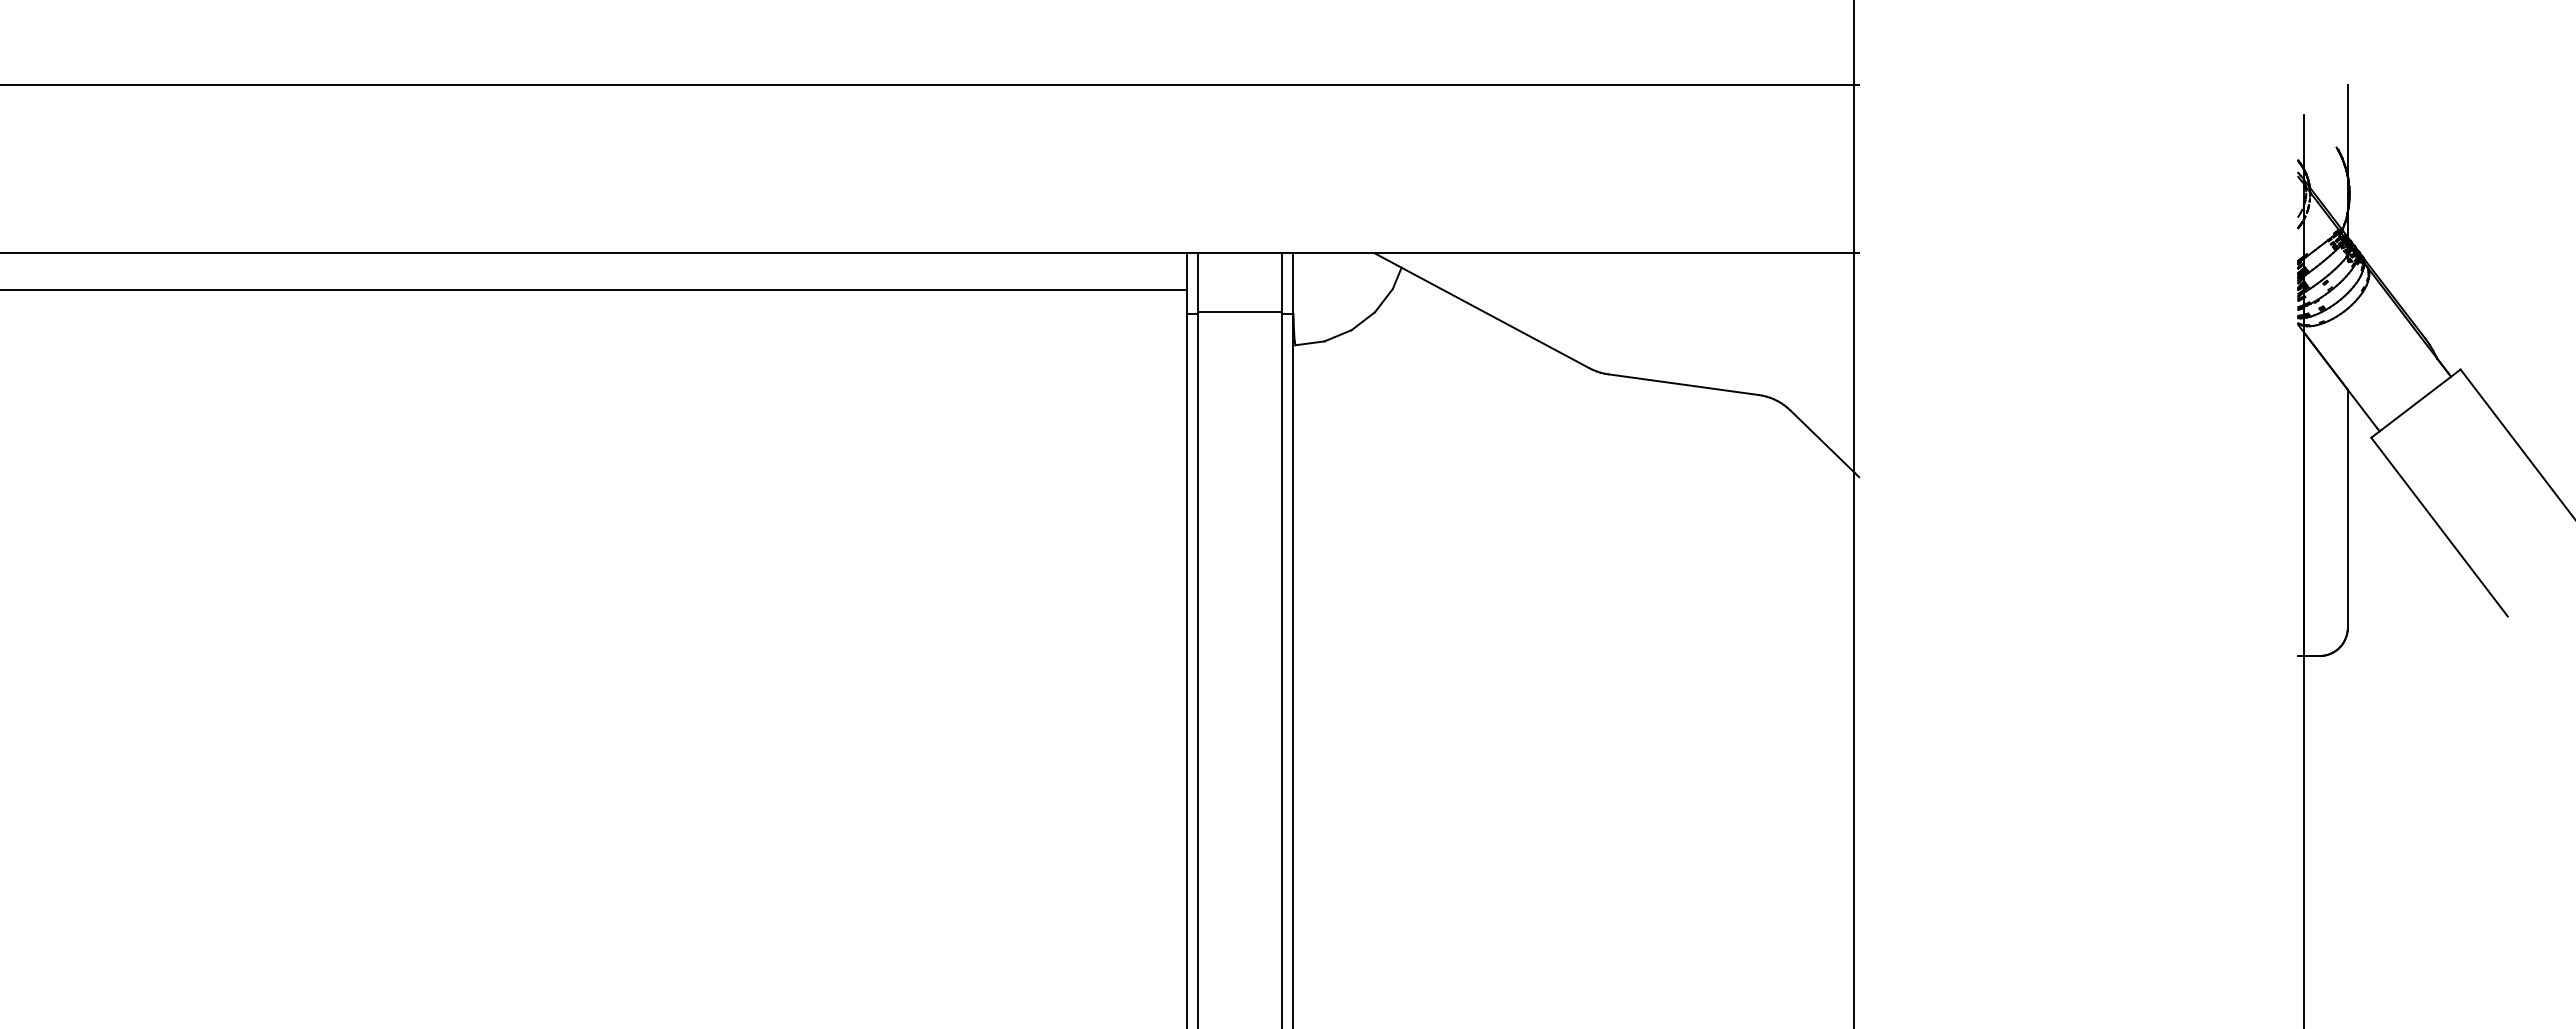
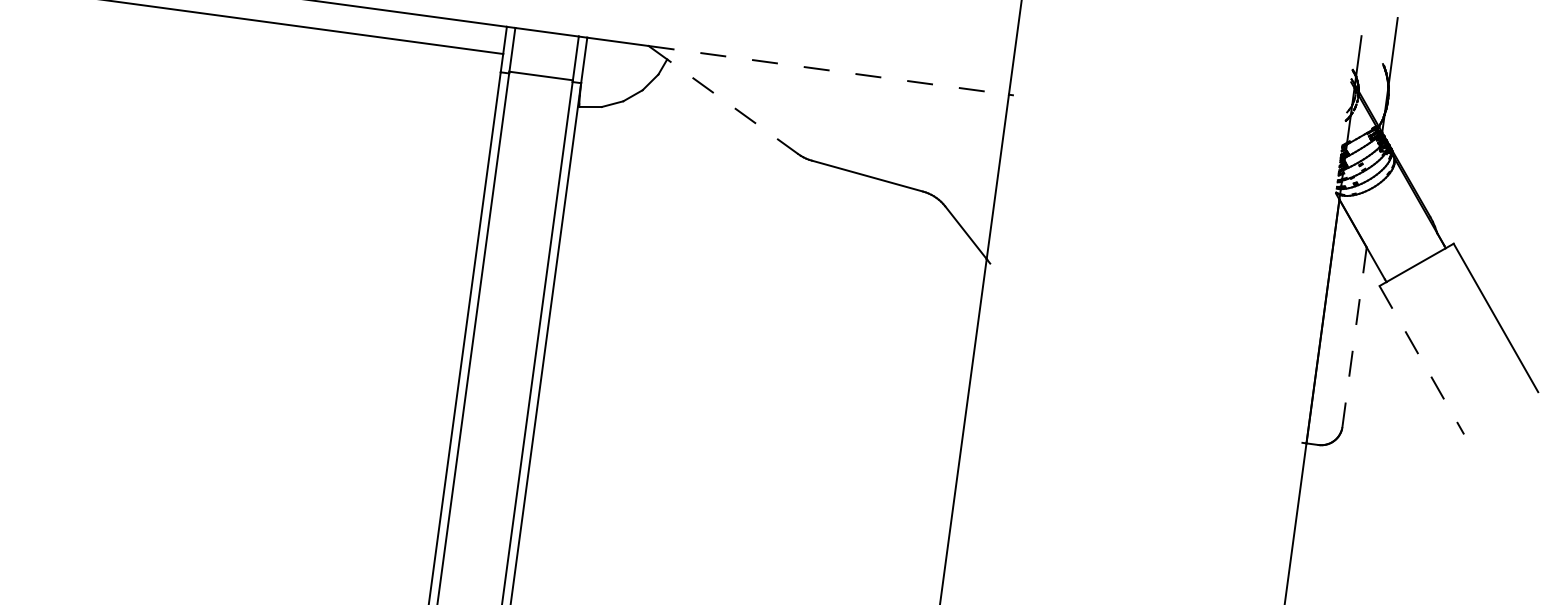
line: (1614, 253) -> (828, 70), solid -> dashed
line: (1495, 317) -> (732, 106), solid -> dashed
line: (2347, 510) -> (1354, 338), solid -> dashed
line: (2439, 527) -> (1421, 360), solid -> dashed

